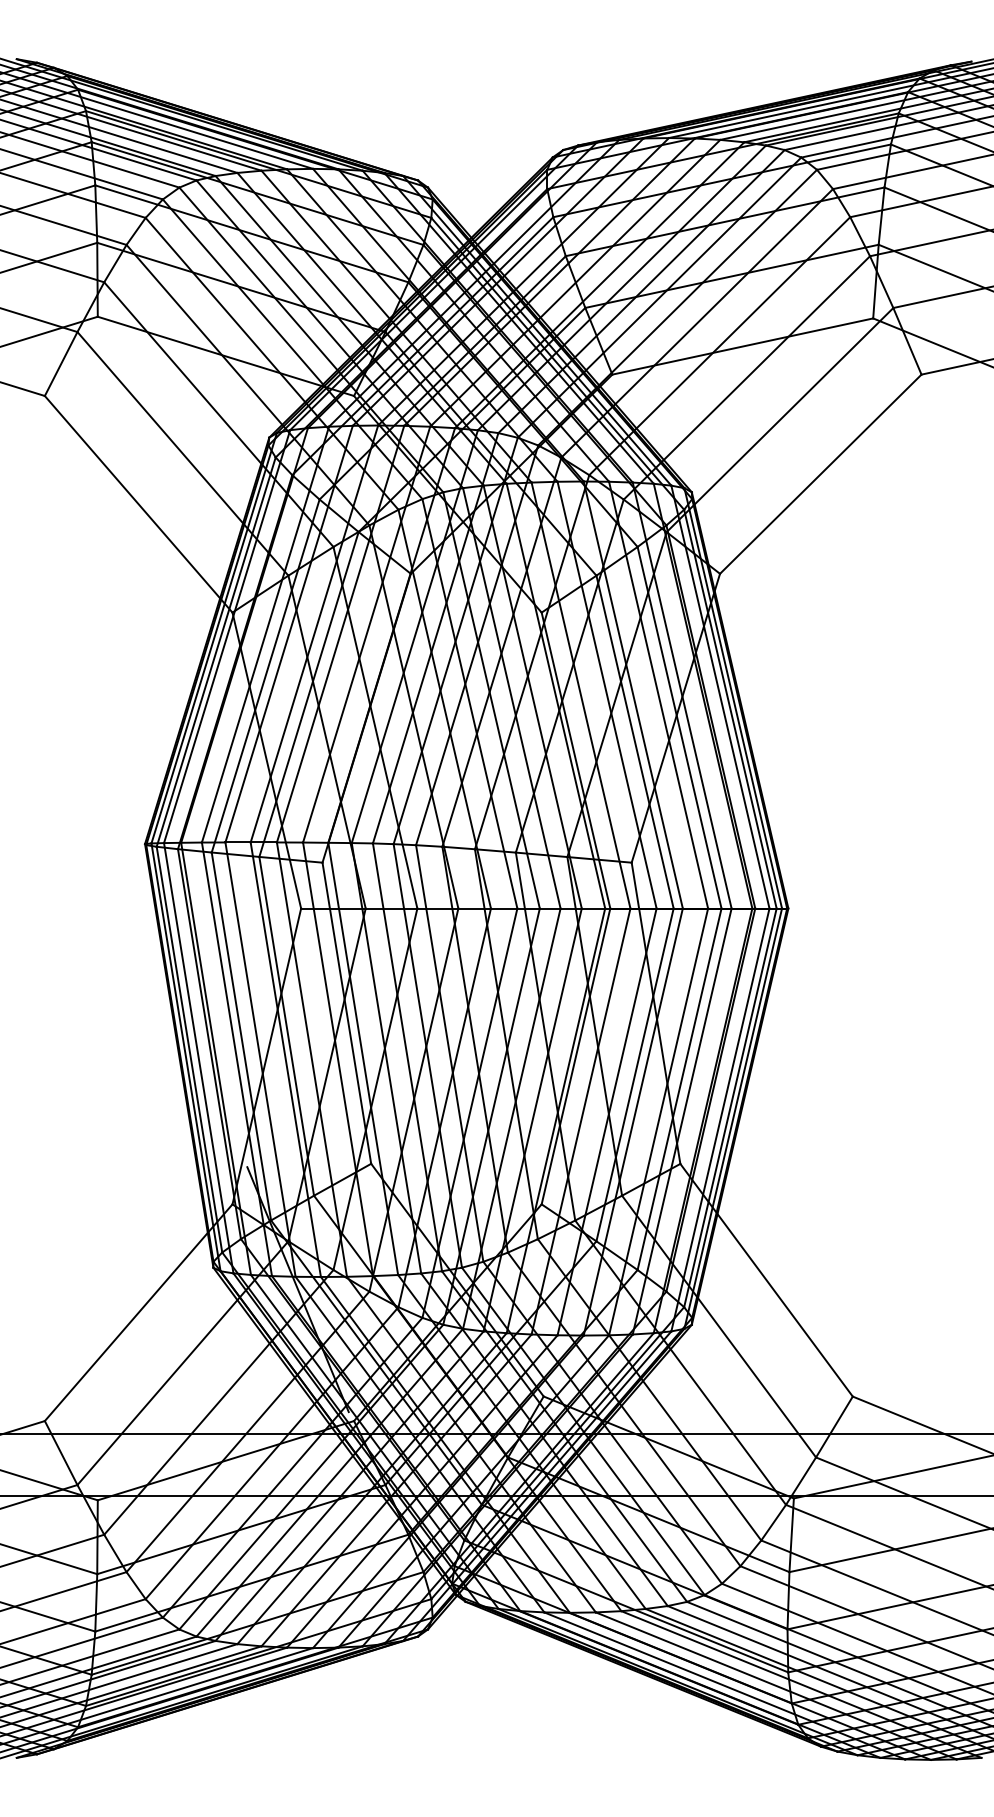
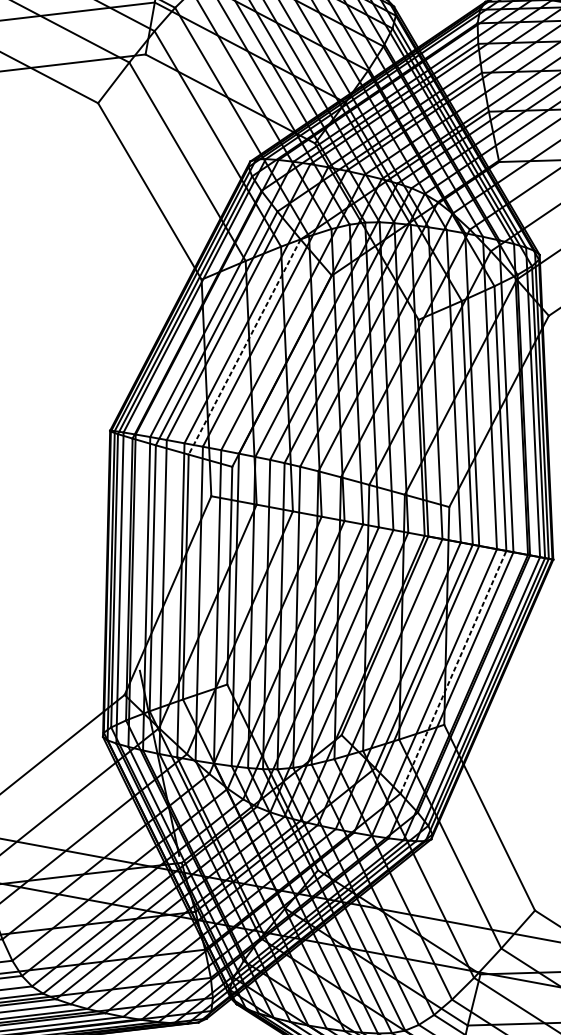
line: (309, 694) -> (245, 347), solid -> dashed
line: (679, 1089) -> (453, 672), solid -> dashed

